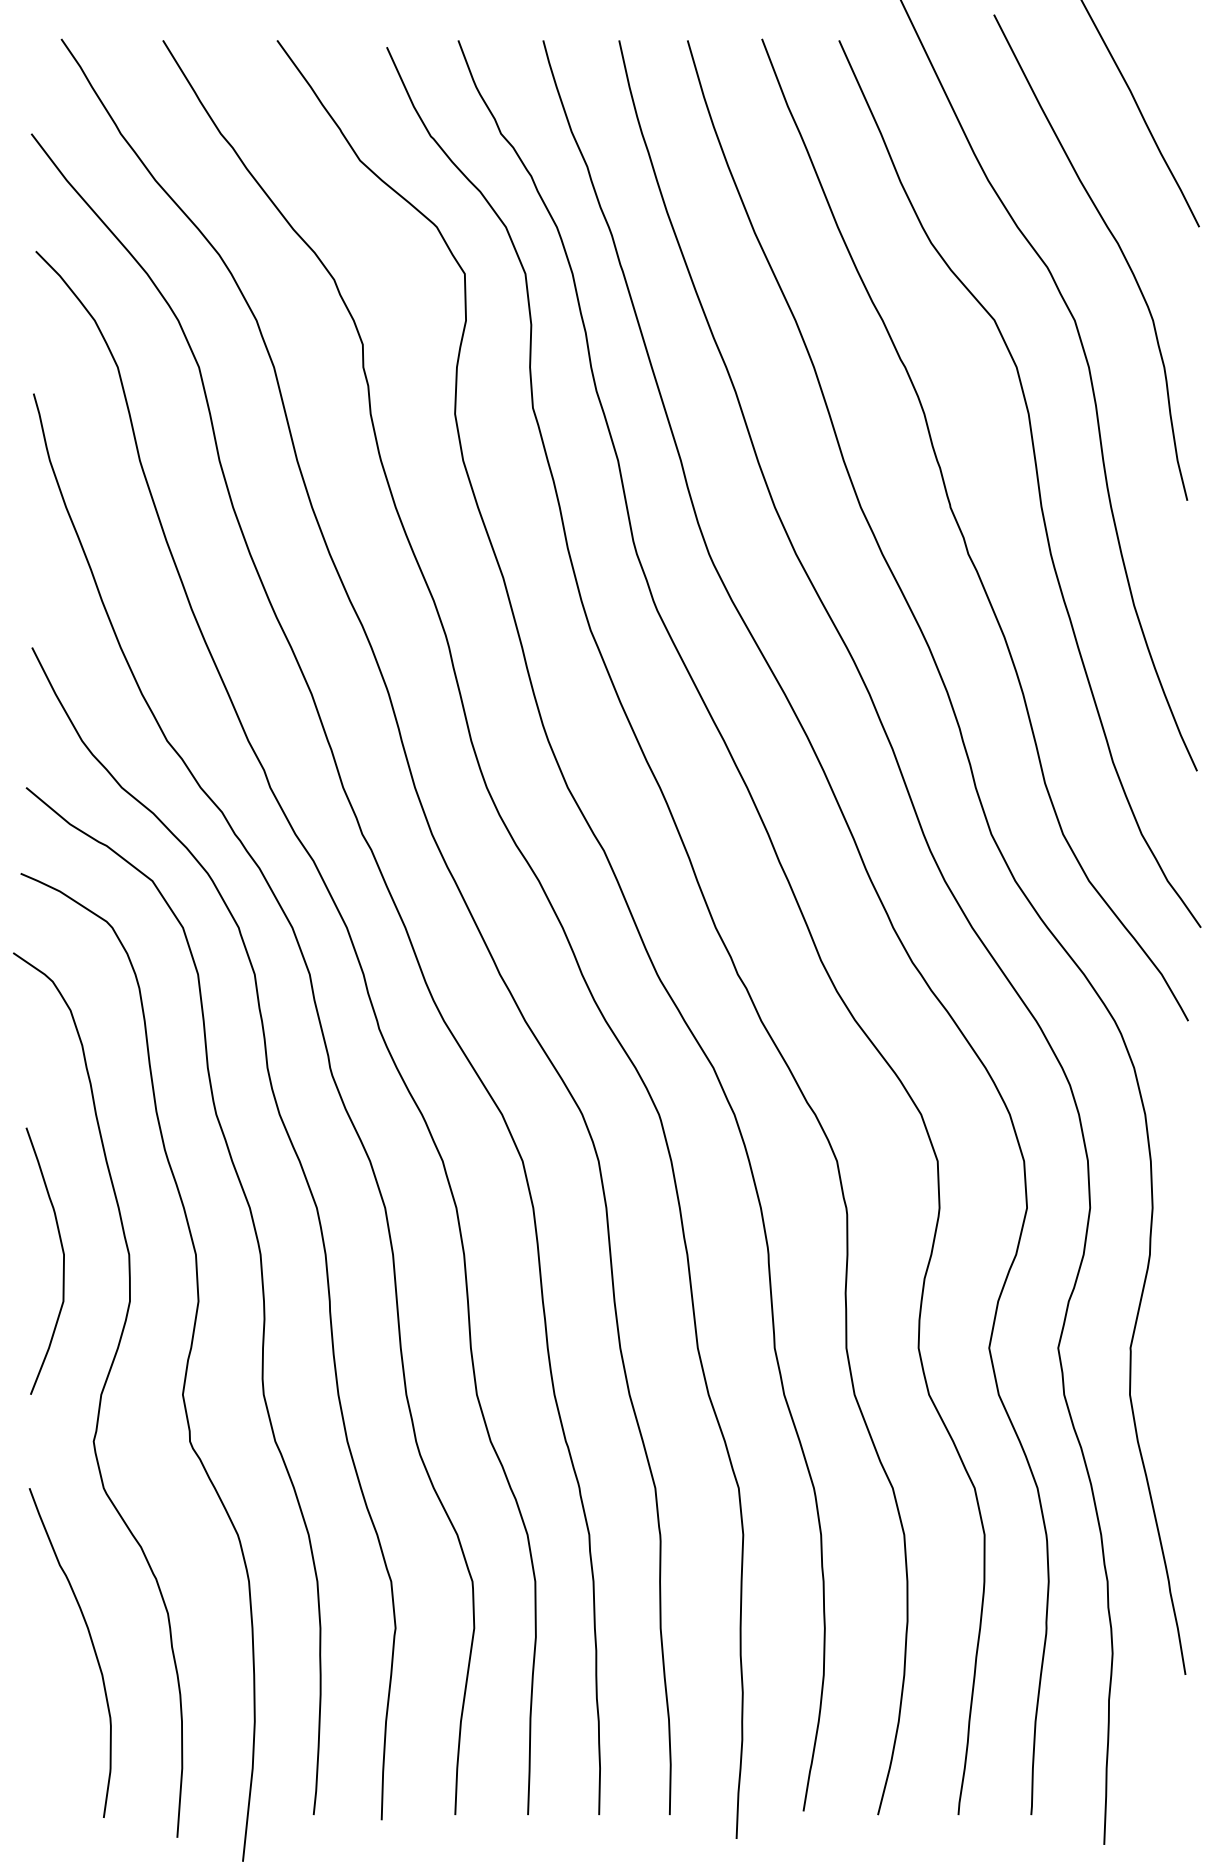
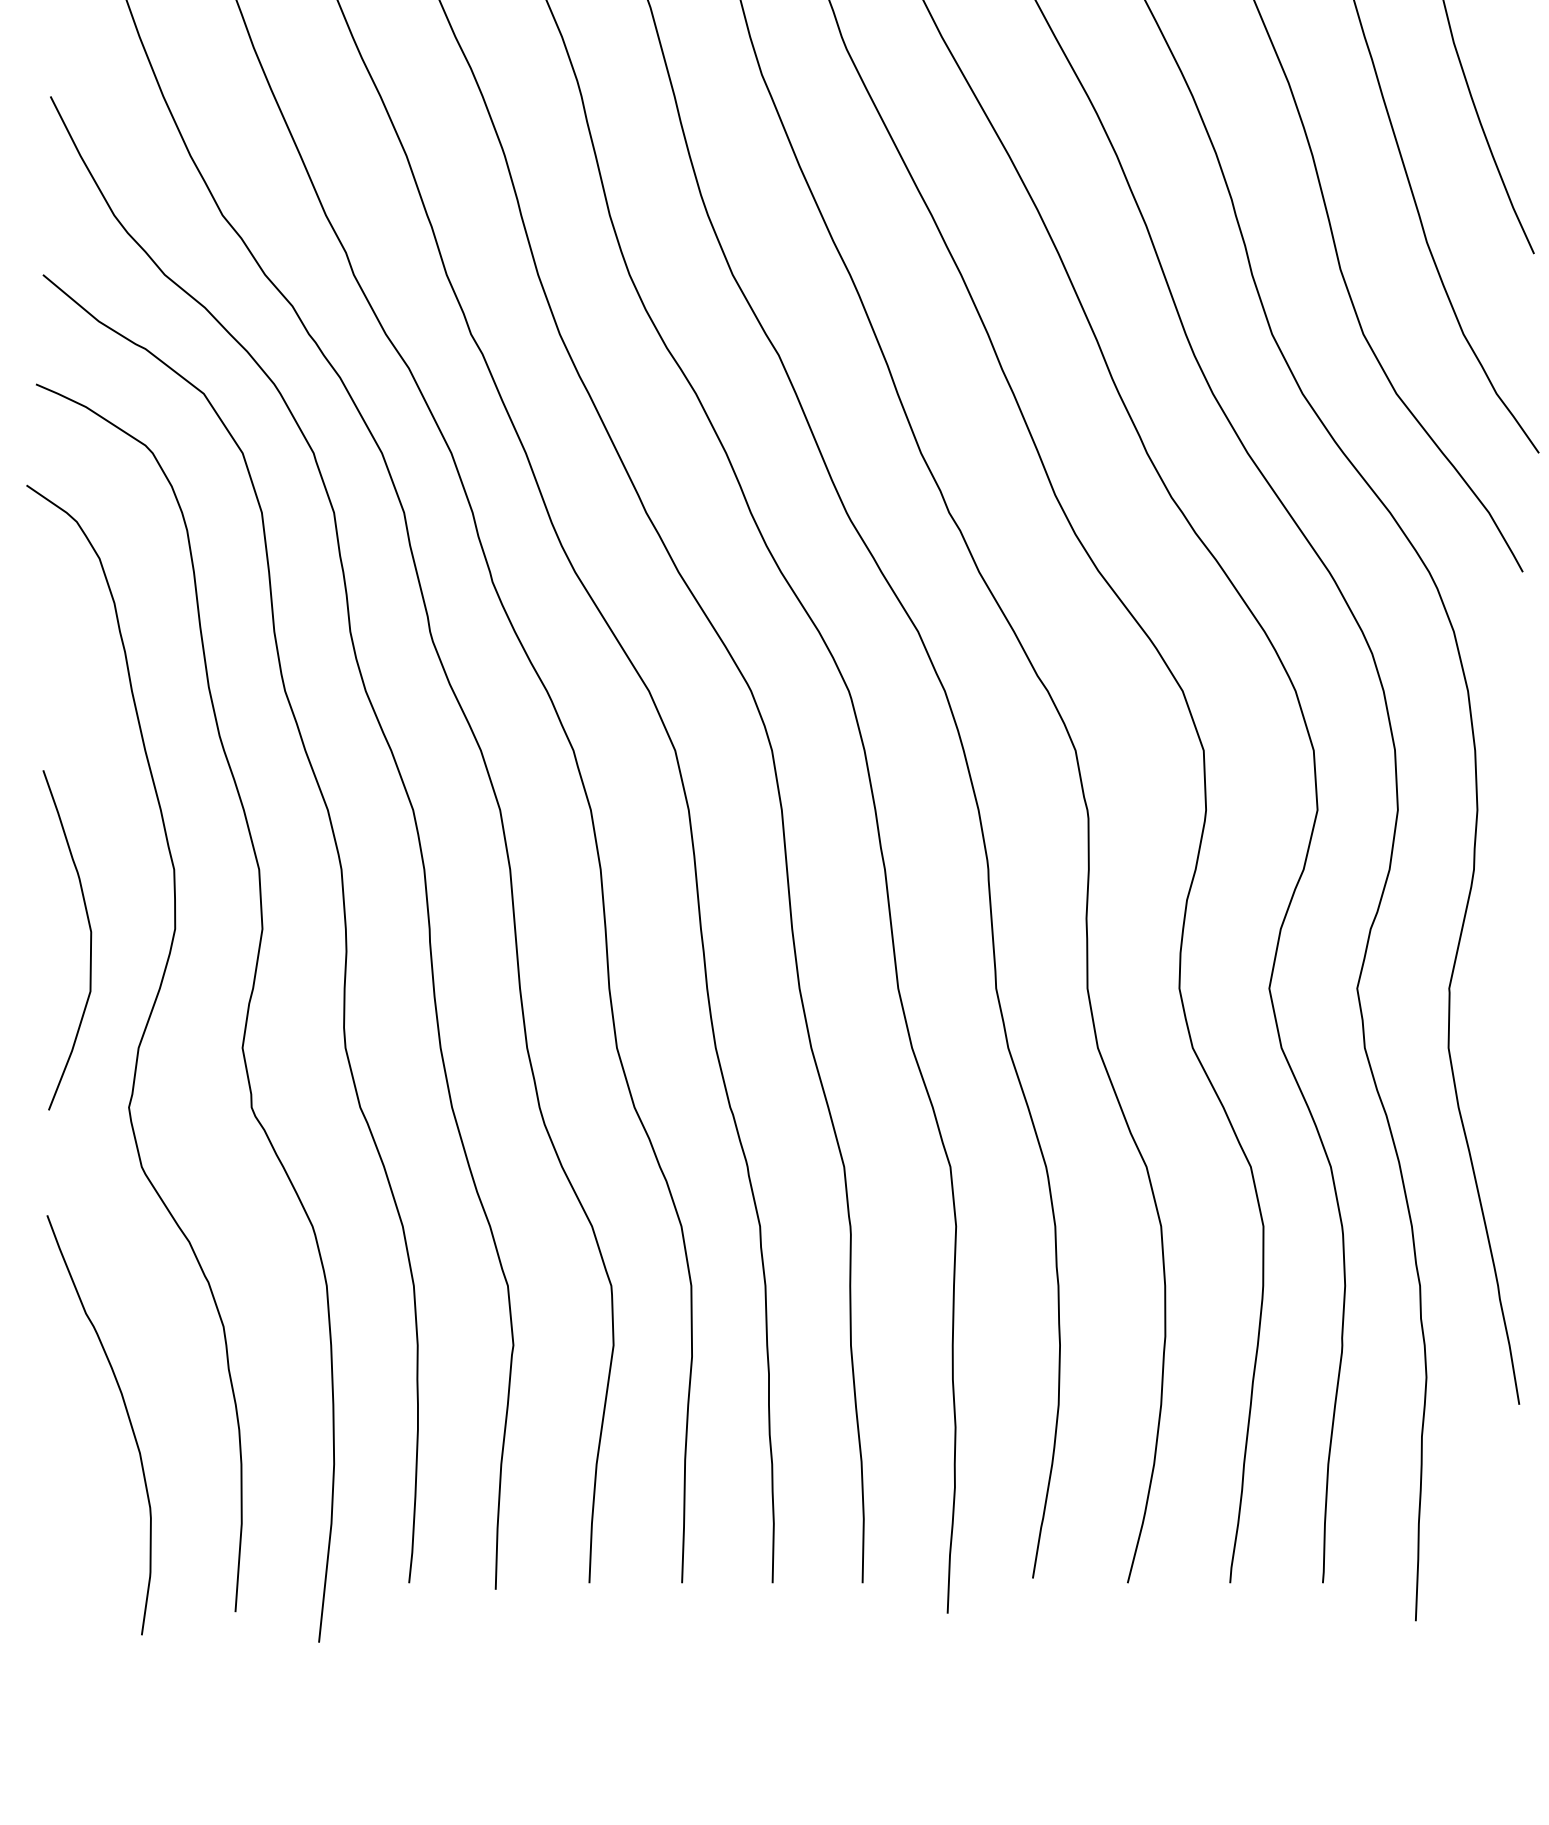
curve: (63, 1260) -> (90, 939), moved
curve: (91, 1643) -> (126, 1413), moved

